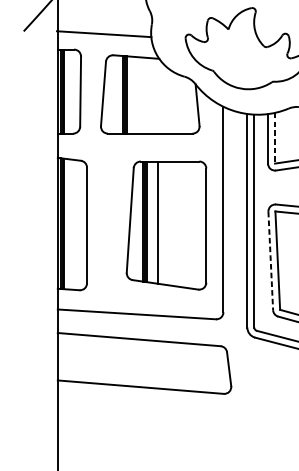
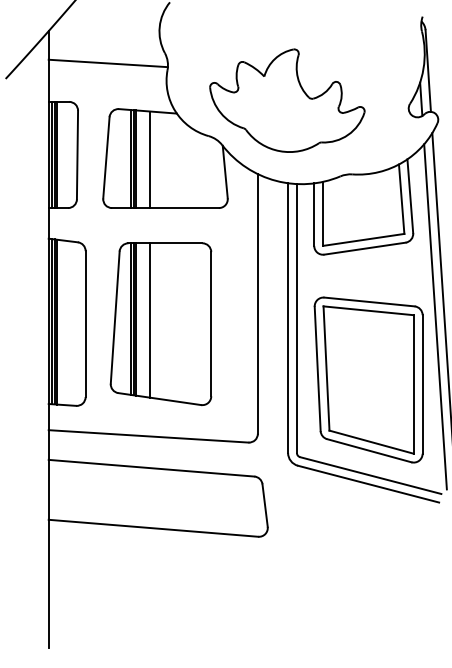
line: (103, 34) -> (107, 63), moved
line: (138, 95) -> (150, 159), added
line: (275, 138) -> (323, 214), dashed -> solid
part: (166, 225) -> (160, 324), moved
line: (270, 261) -> (317, 369), dashed -> solid

